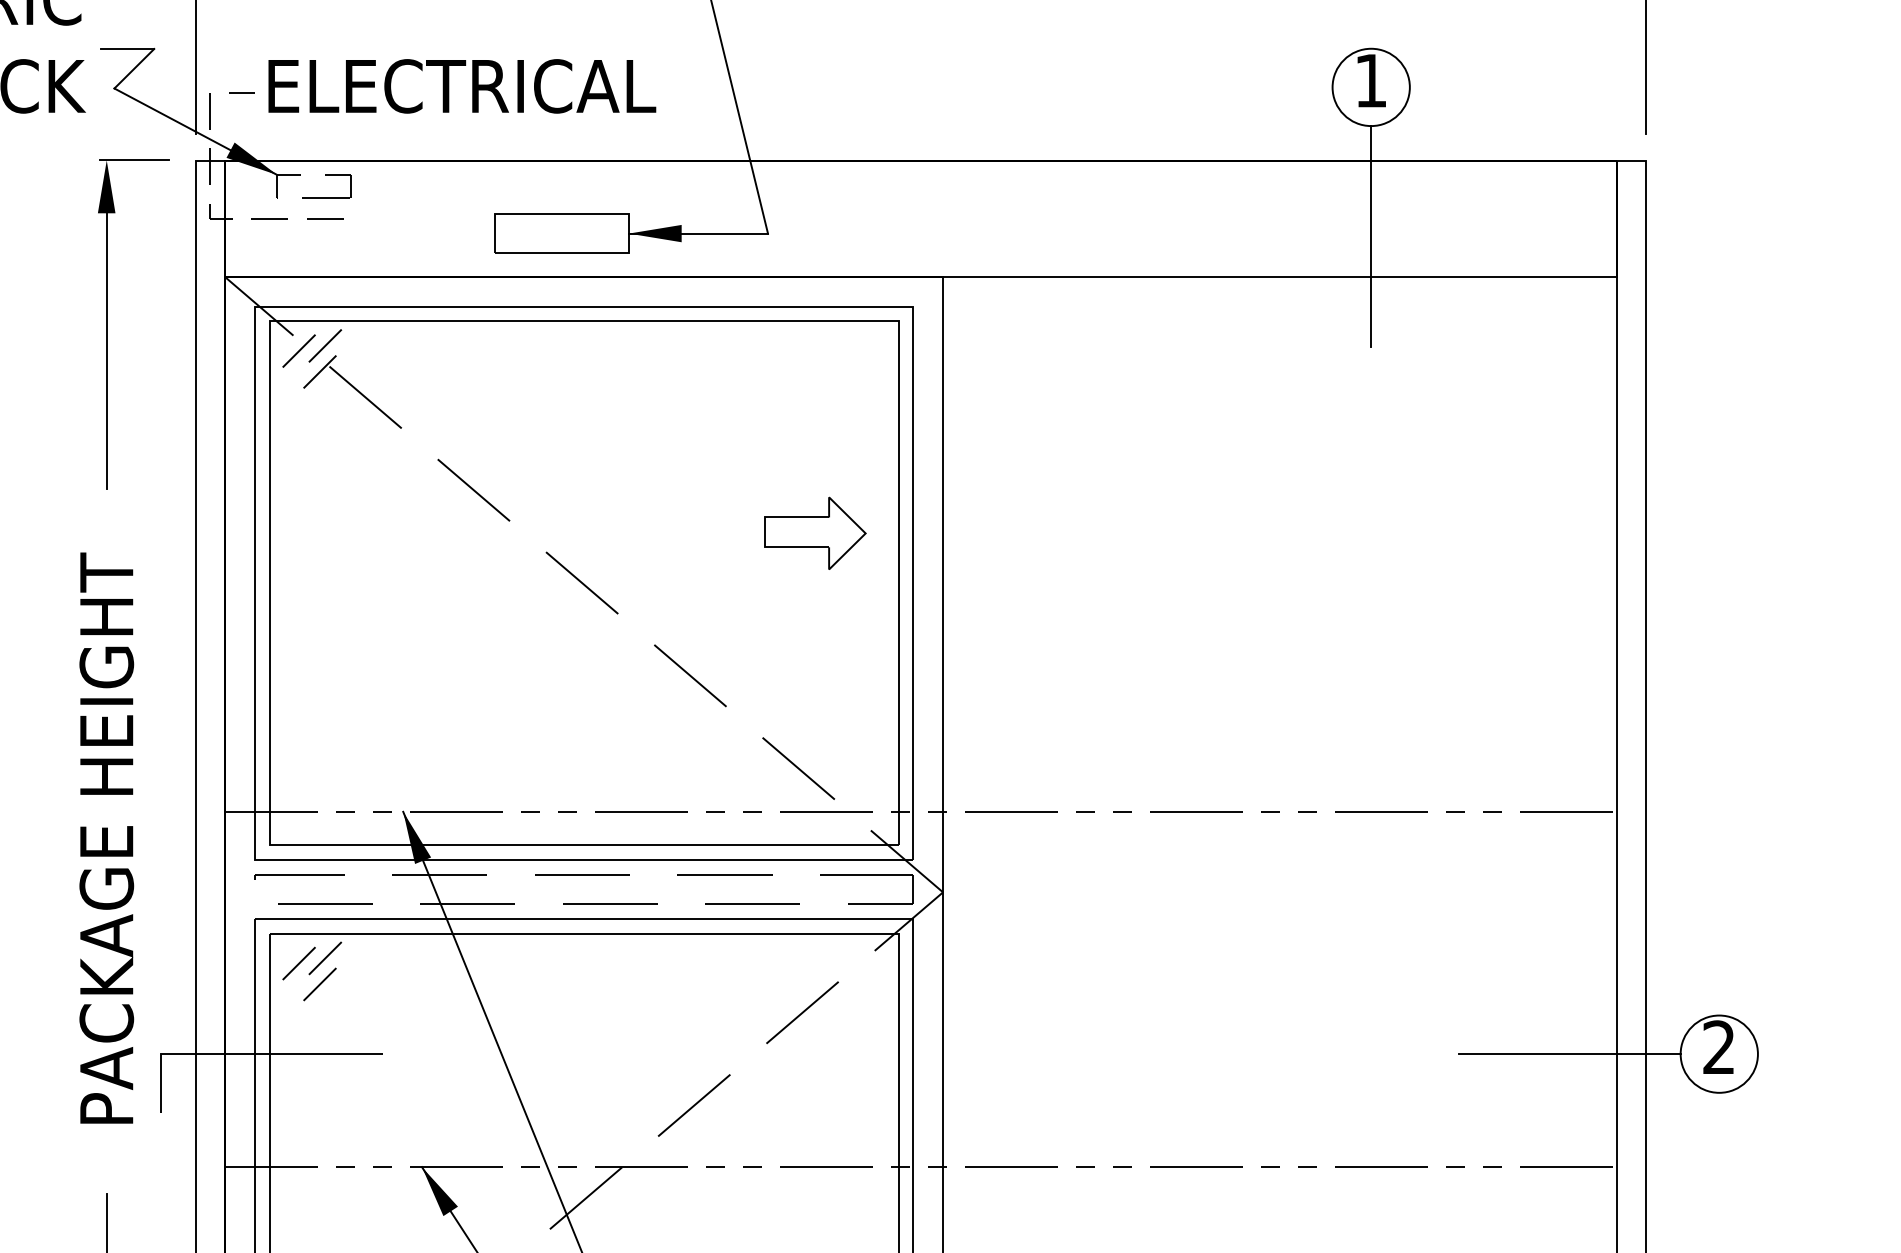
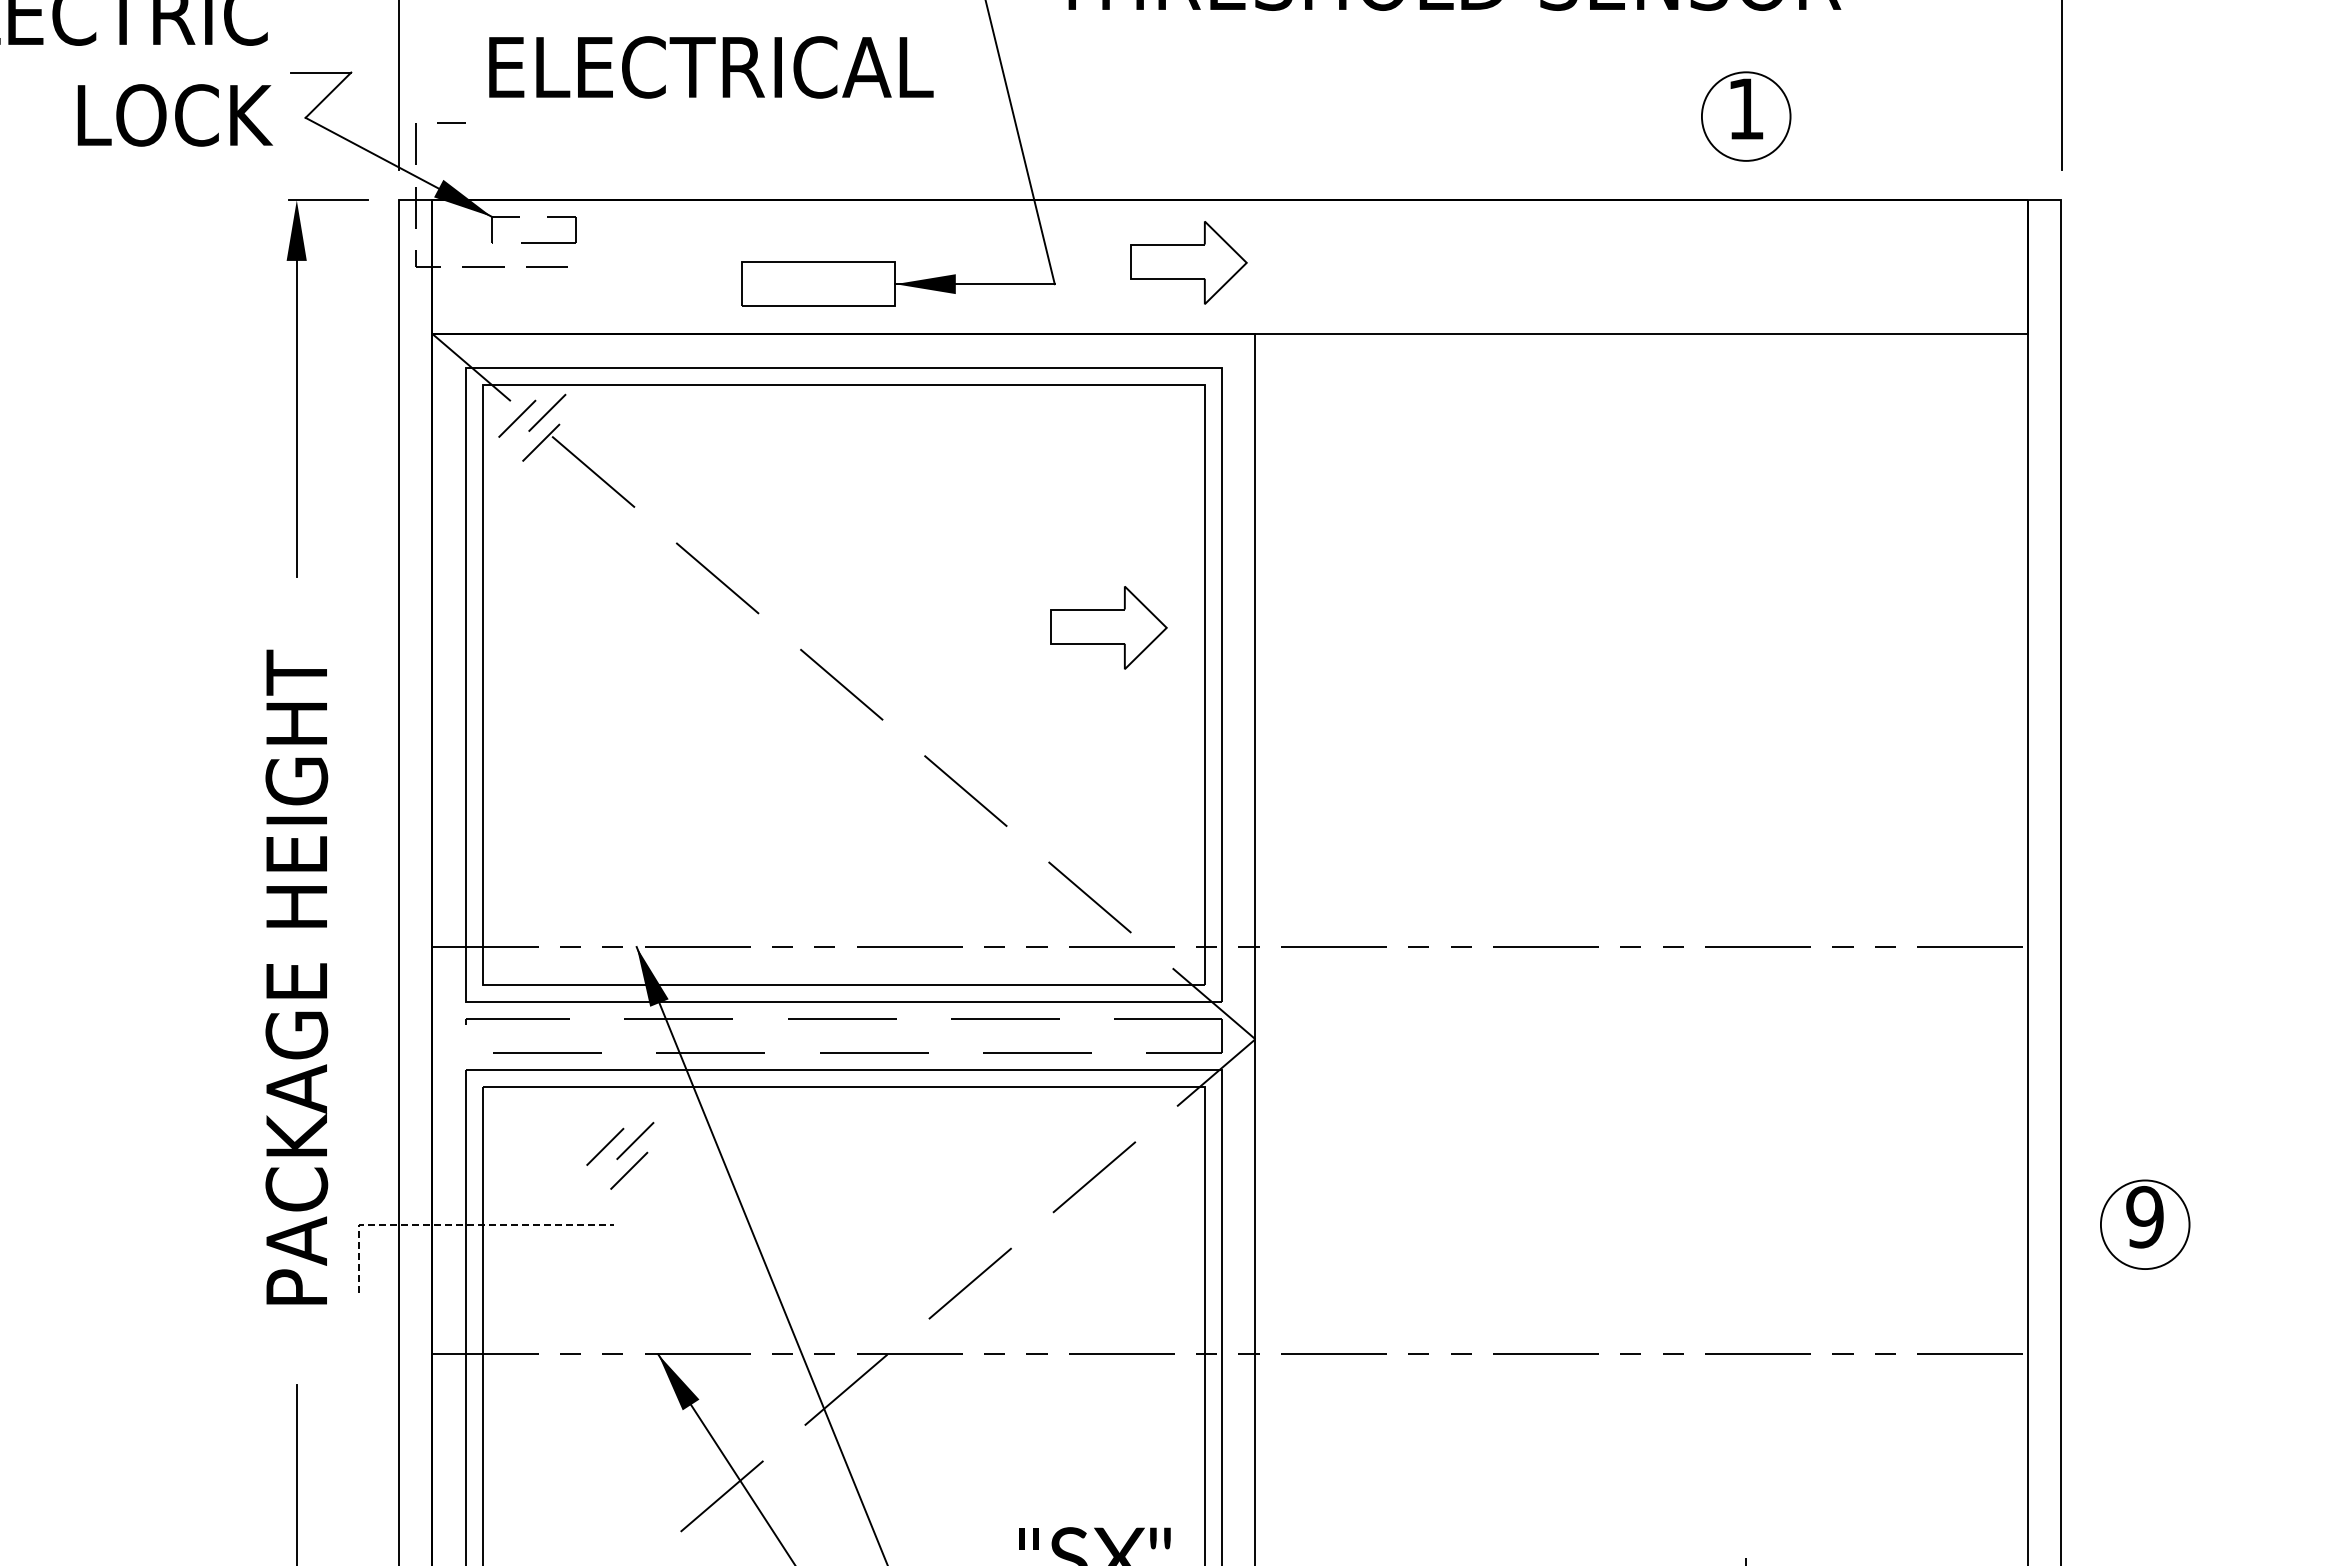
text: (462, 86) -> (711, 67), moved
part: (884, 214) -> (1188, 262), added
line: (1371, 236) -> (1746, 287), removed
part: (312, 971) -> (620, 1155), moved
text: (1718, 1047) -> (2144, 1217), 2 -> 9
line: (241, 1053) -> (451, 1224), solid -> dashed
line: (1569, 1053) -> (1973, 1224), removed

